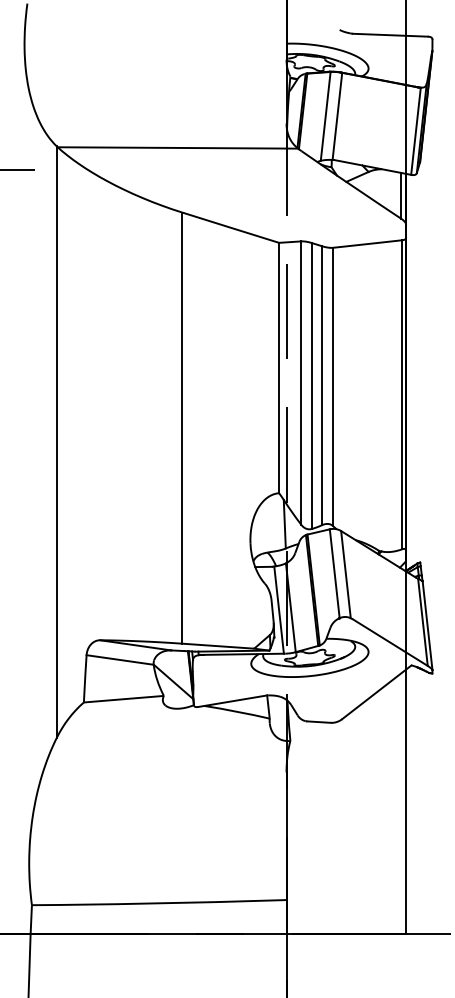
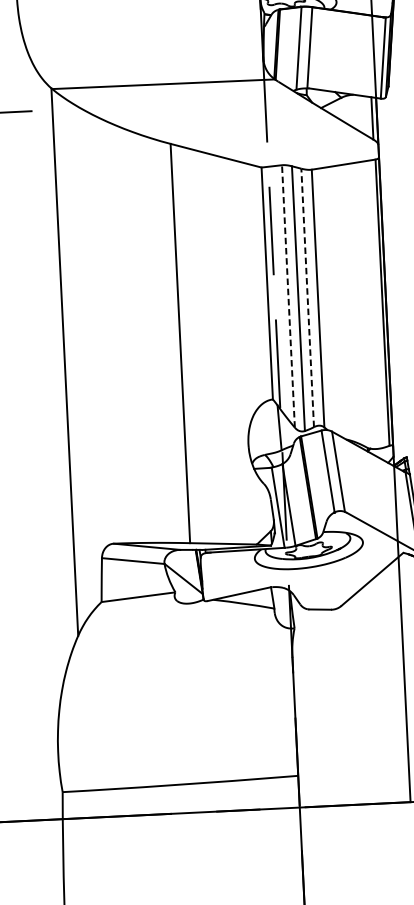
line: (301, 383) -> (288, 296), solid -> dashed
line: (321, 385) -> (307, 297), solid -> dashed

